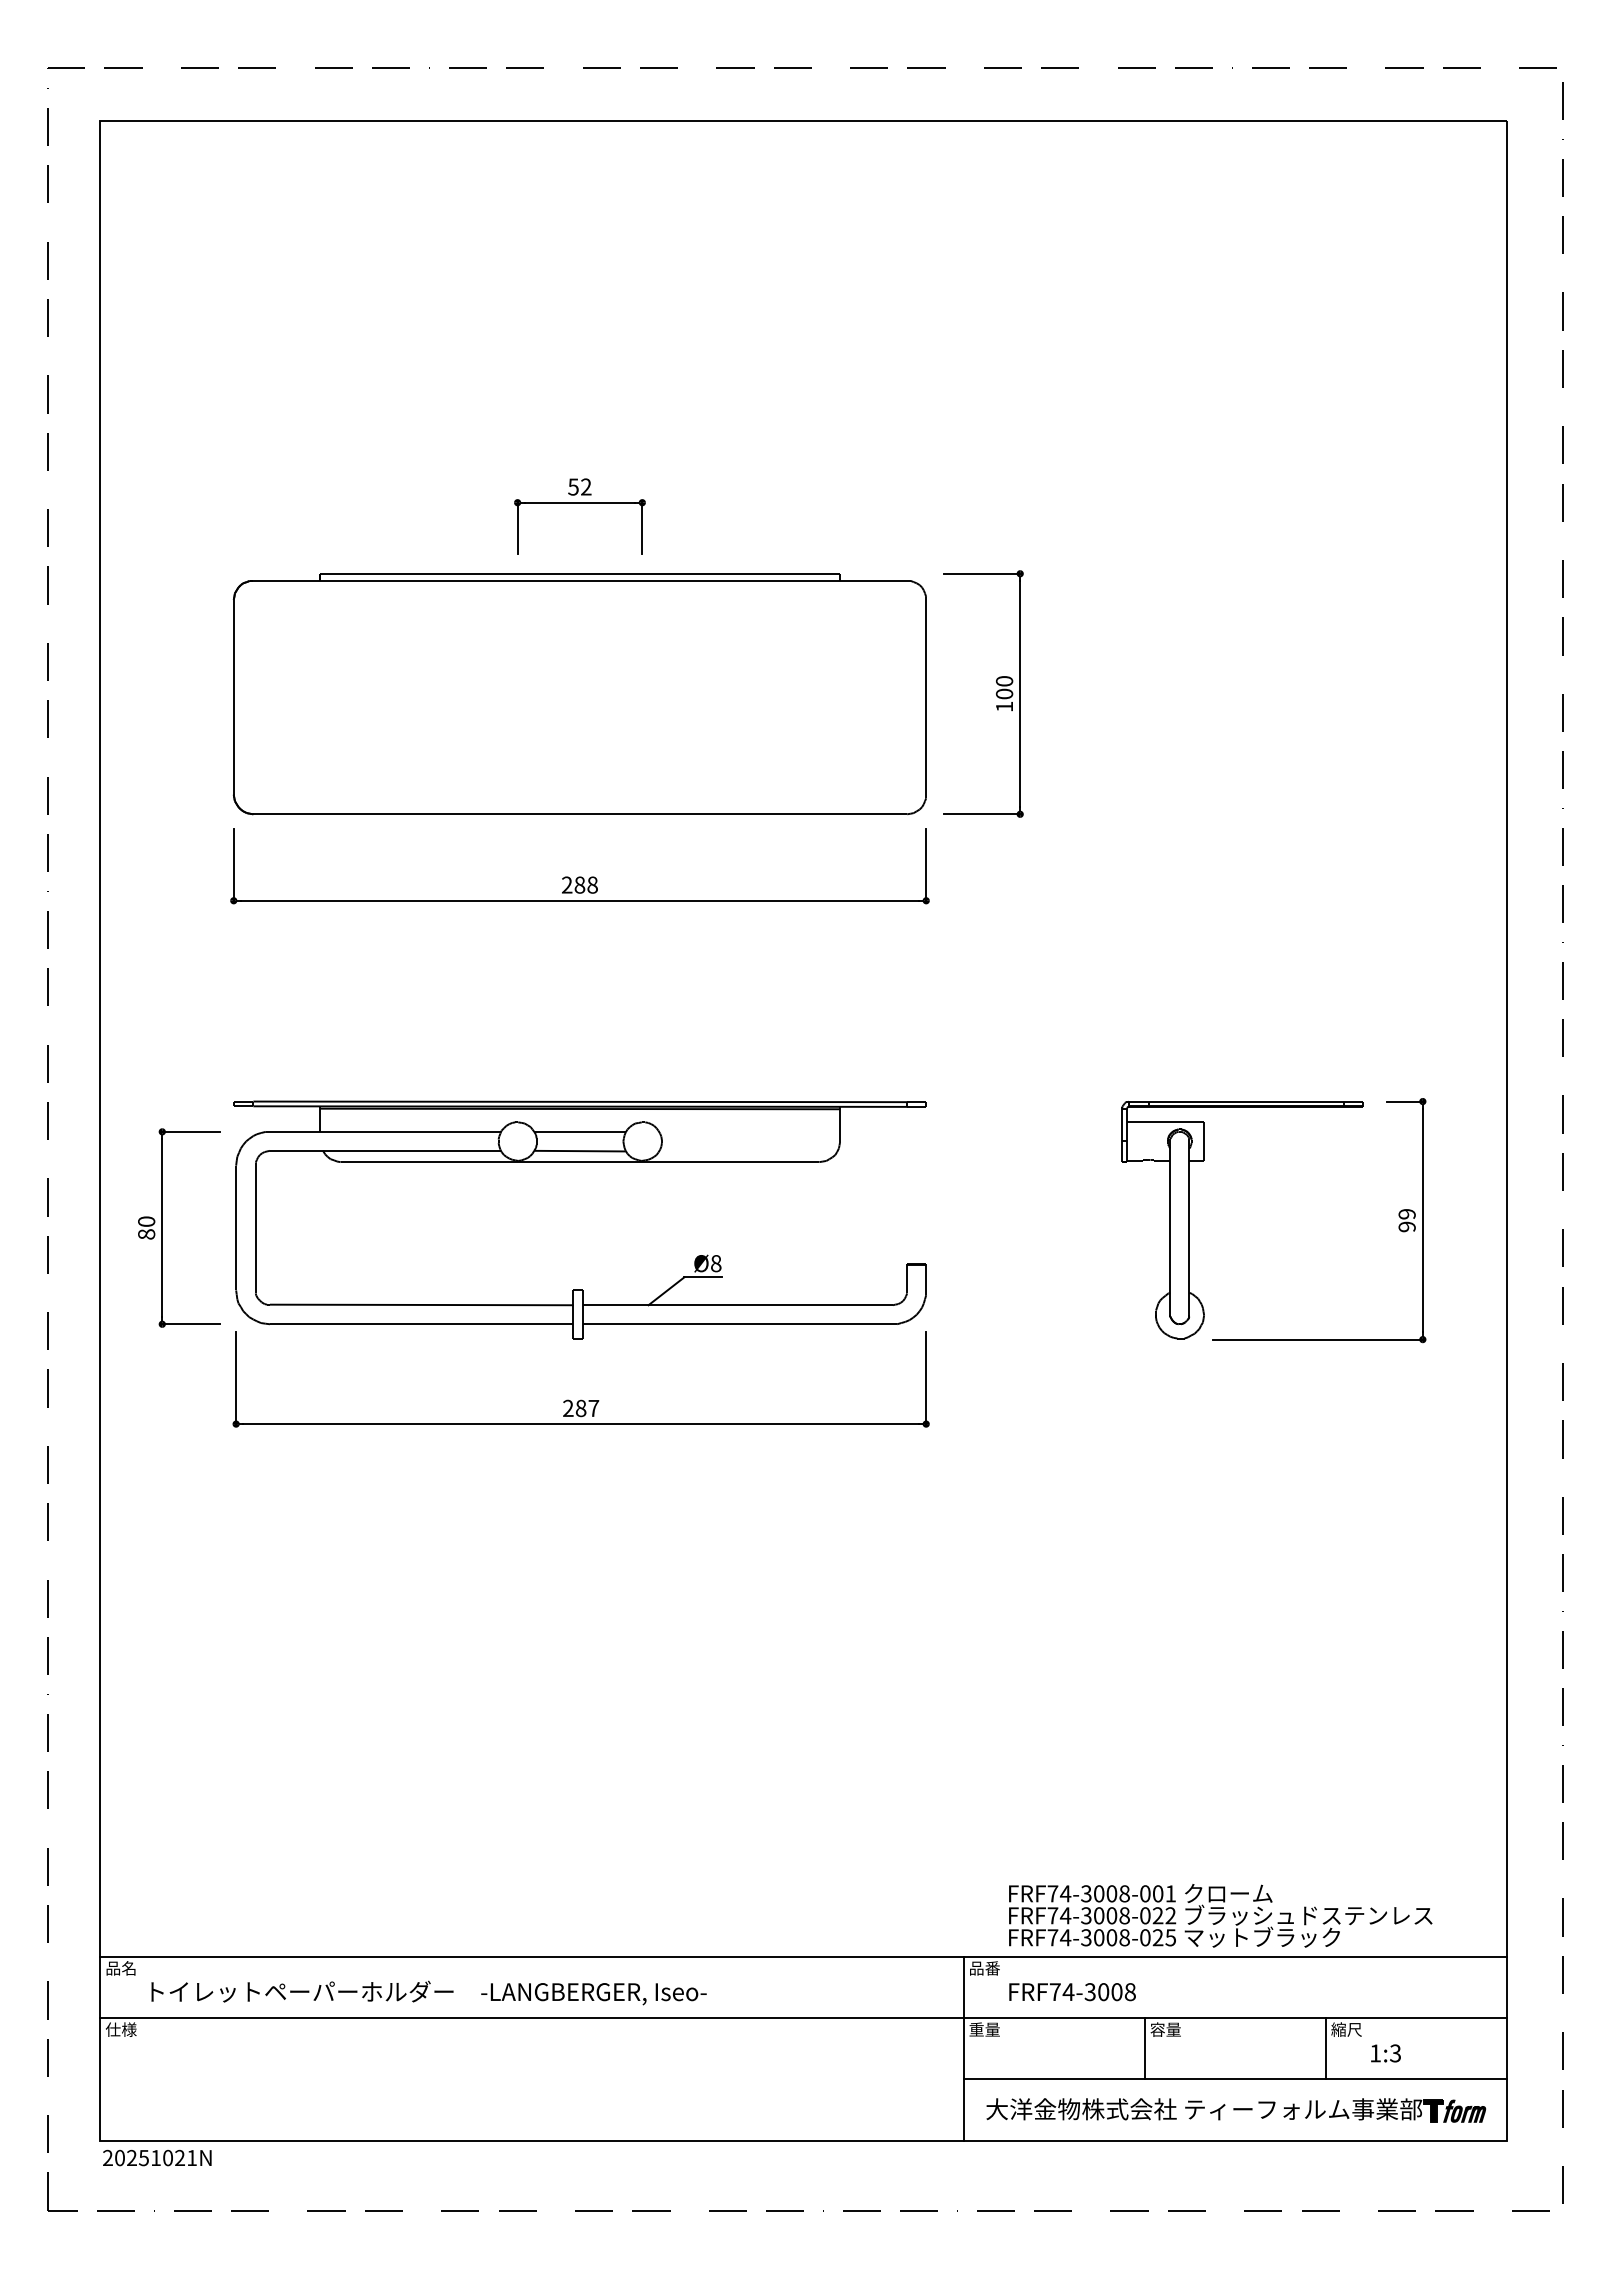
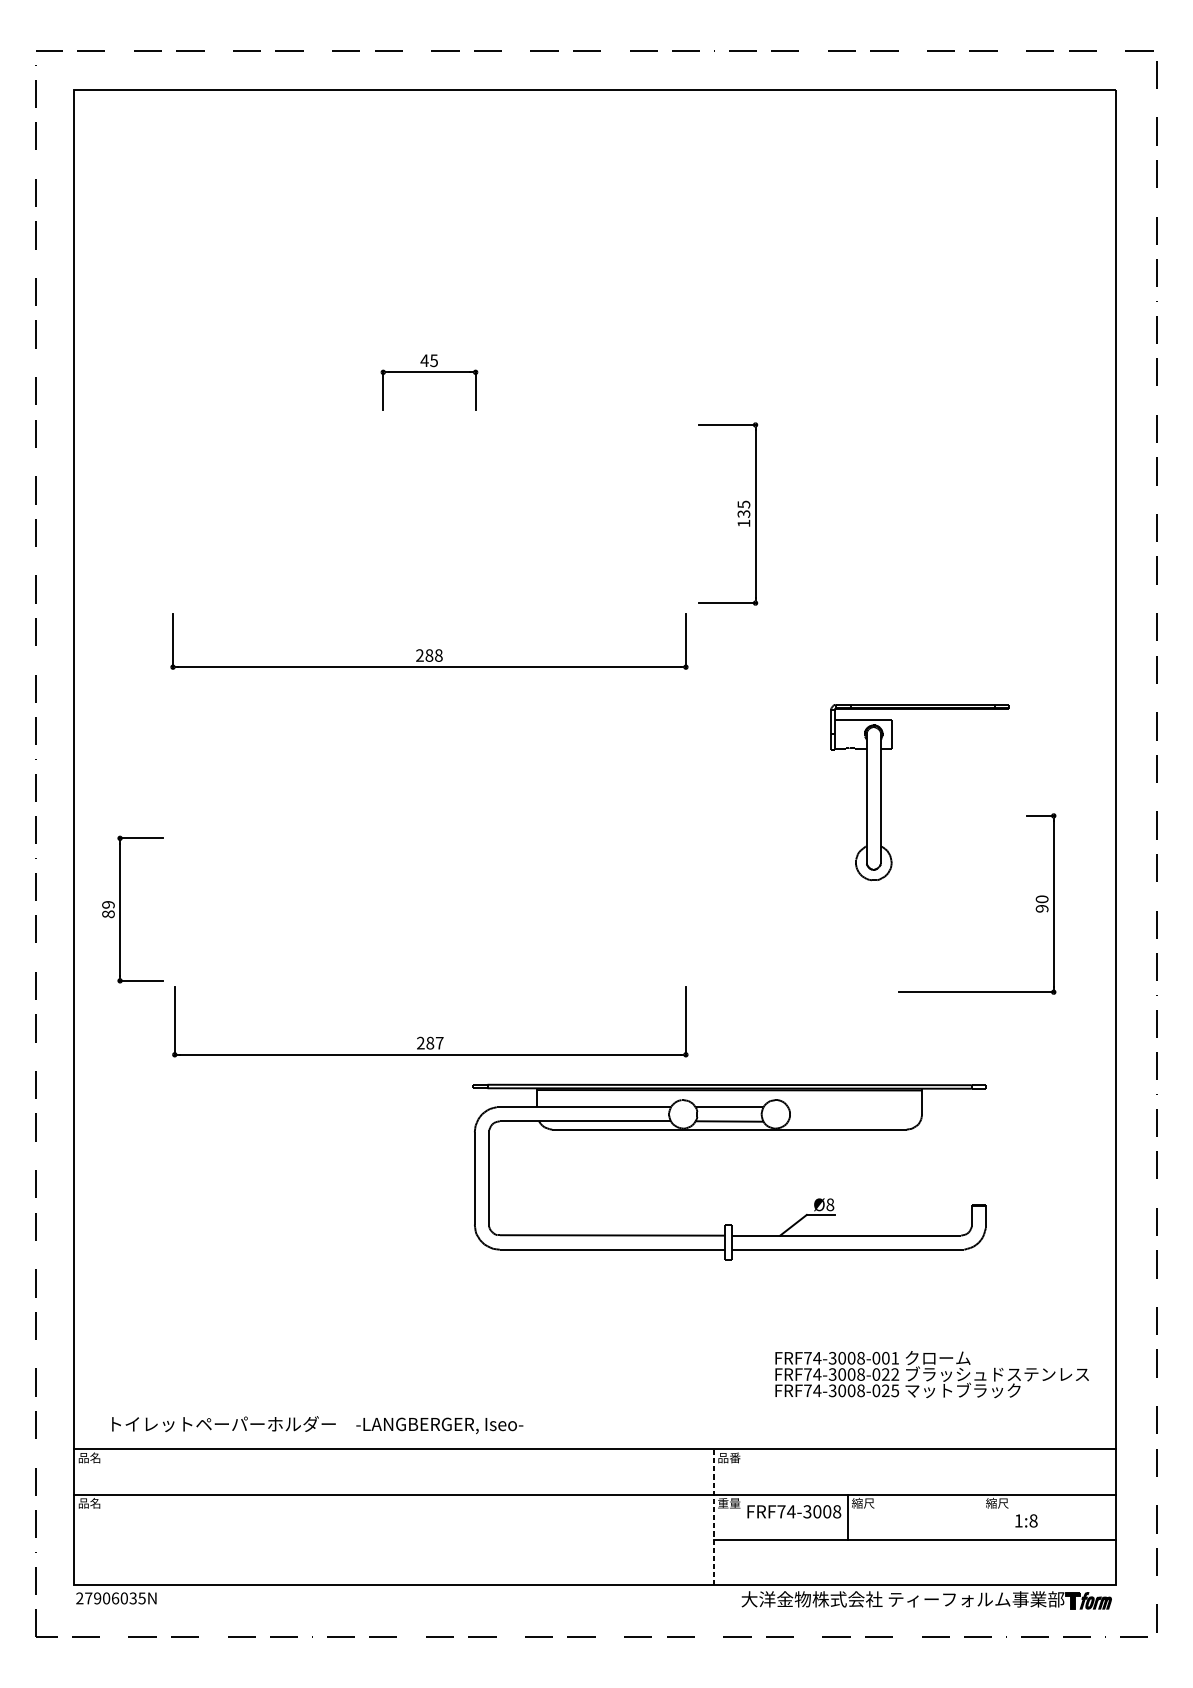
text: (579, 486) -> (429, 360), 52 -> 45
text: (1004, 687) -> (743, 509), 100 -> 135
part: (579, 694) -> (429, 514), removed
part: (579, 1162) -> (729, 1129), moved
text: (1406, 1214) -> (1041, 899), 99 -> 90
part: (1189, 1220) -> (880, 792), moved
text: (146, 1221) -> (108, 904), 80 -> 89
text: (1220, 1915) -> (932, 1374), moved
text: (428, 1992) -> (317, 1424), moved
text: (1072, 1992) -> (794, 1512), moved
text: (120, 2029) -> (89, 1503), 仕様 -> 品名
text: (1165, 2029) -> (863, 1503), 容量 -> 縮尺
line: (963, 2048) -> (713, 1517), solid -> dashed
line: (1325, 2048) -> (981, 1517), removed
text: (1395, 2053) -> (1033, 1520), 1:3 -> 1:8
part: (1236, 2110) -> (926, 1600), moved
text: (155, 2157) -> (115, 1598), 20251021N -> 27906035N

